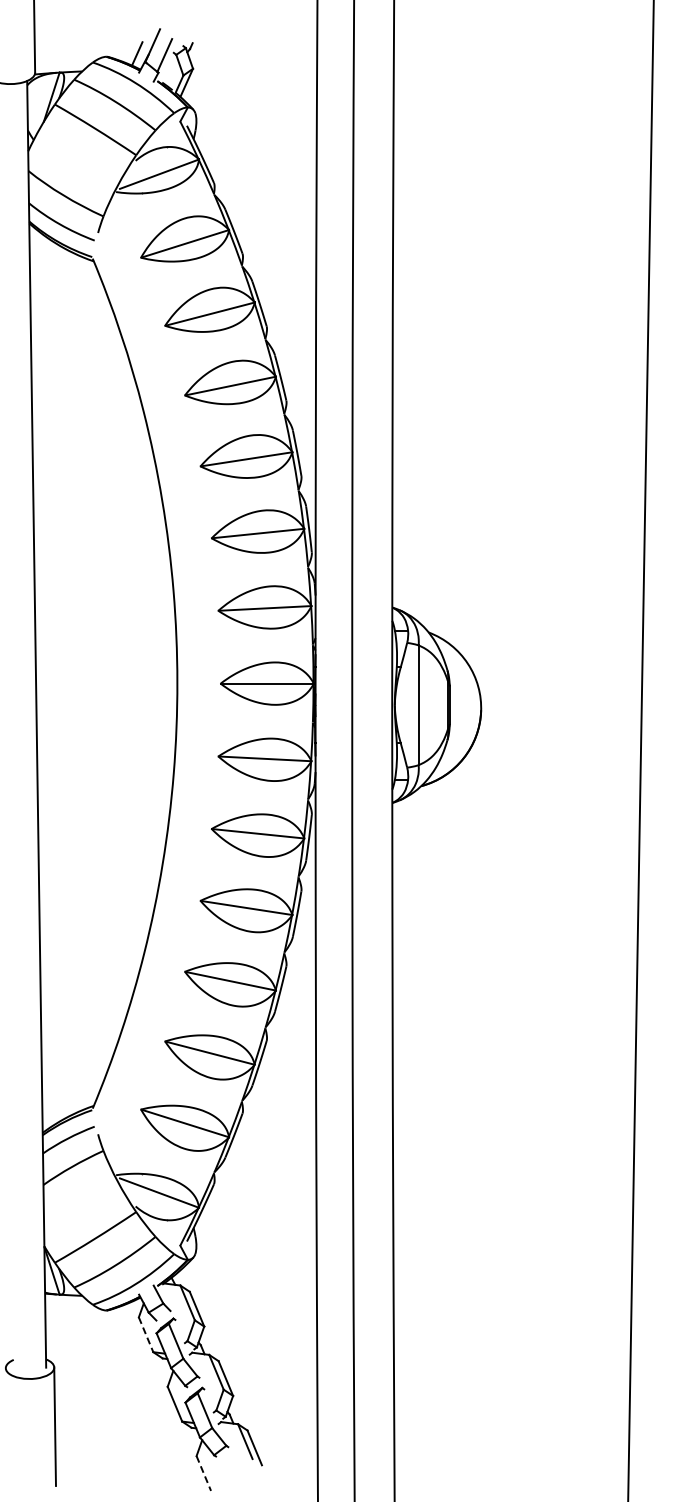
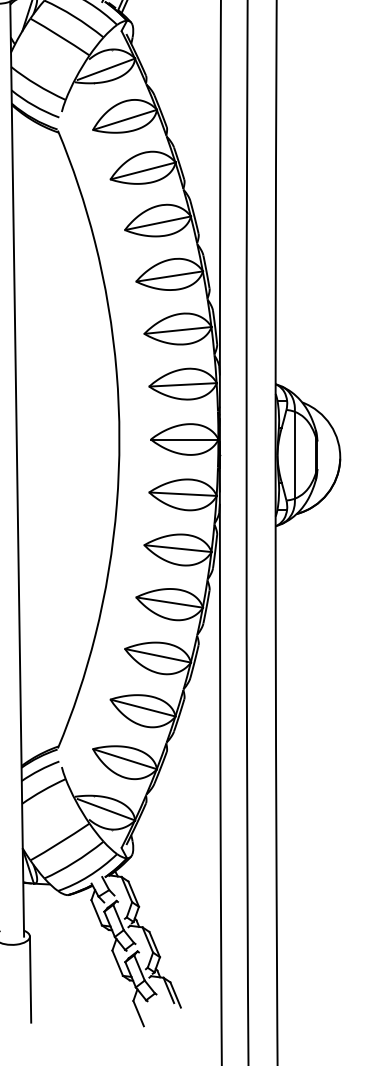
line: (146, 1334) -> (96, 912), dashed -> solid
line: (203, 1473) -> (138, 1013), dashed -> solid

